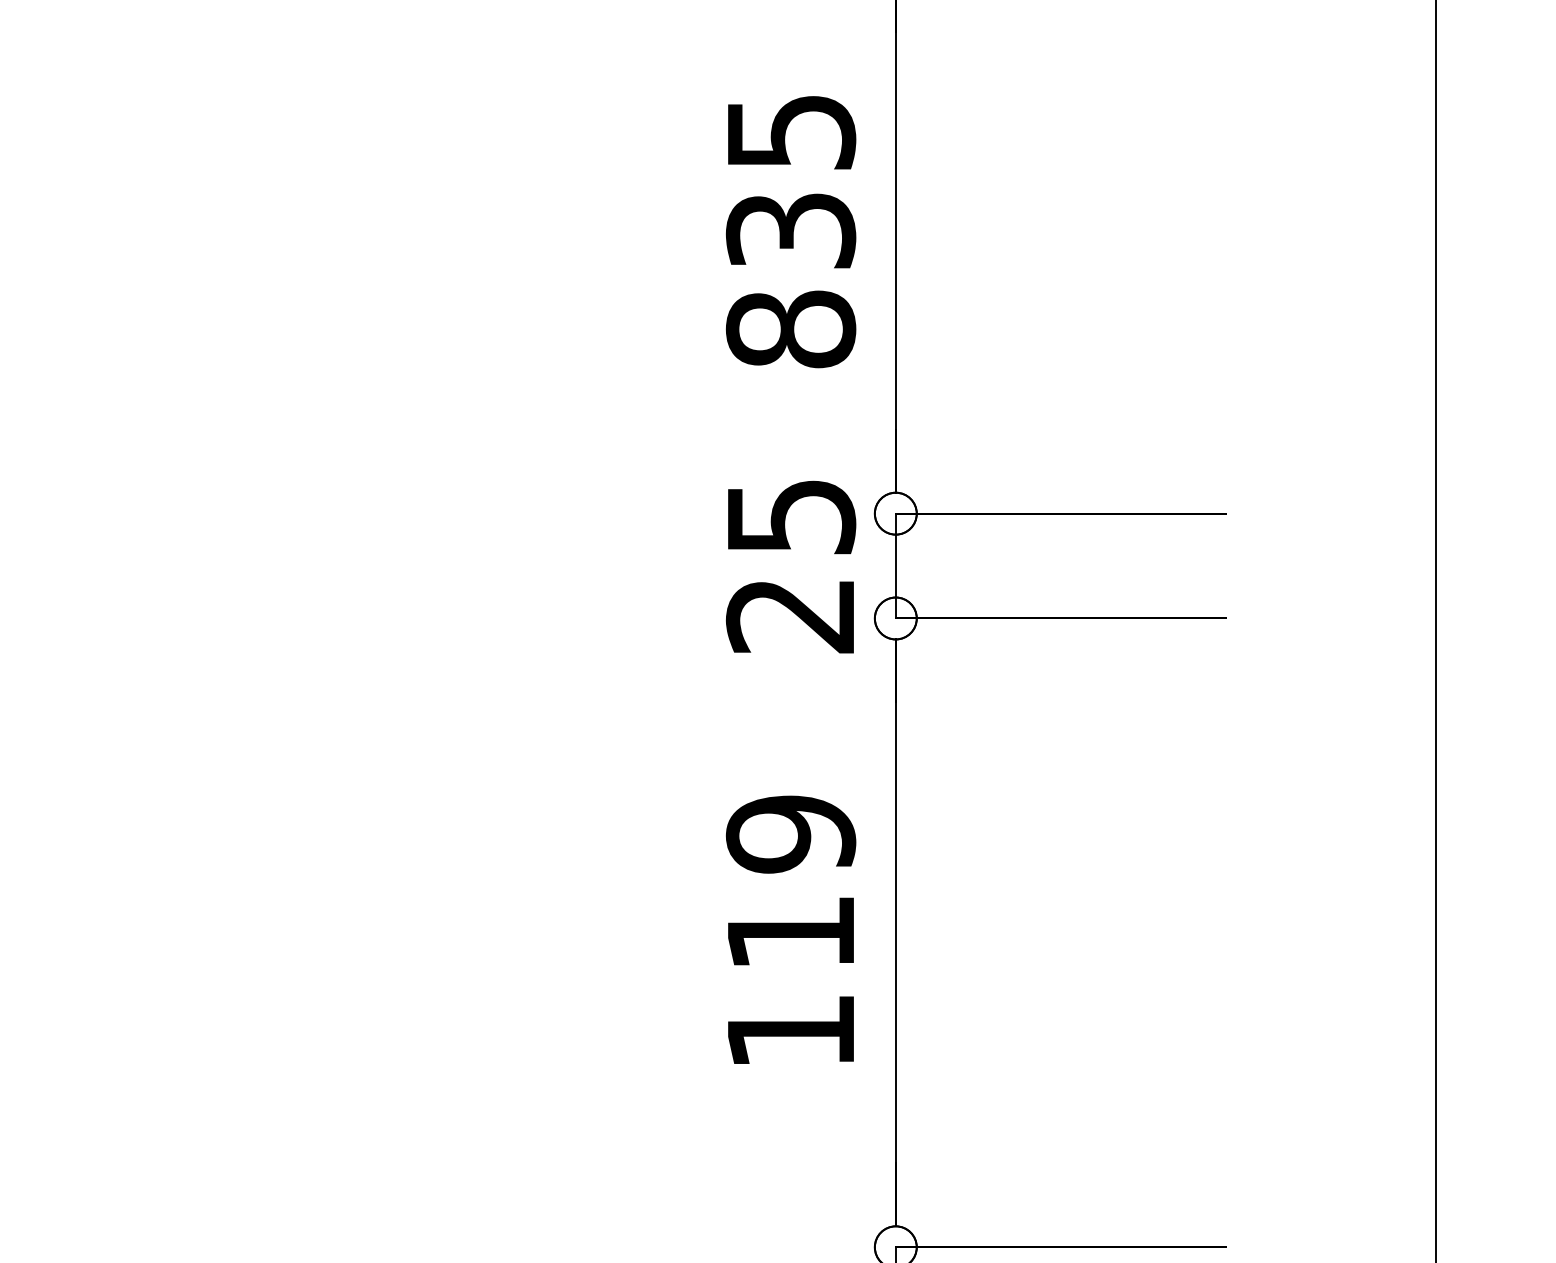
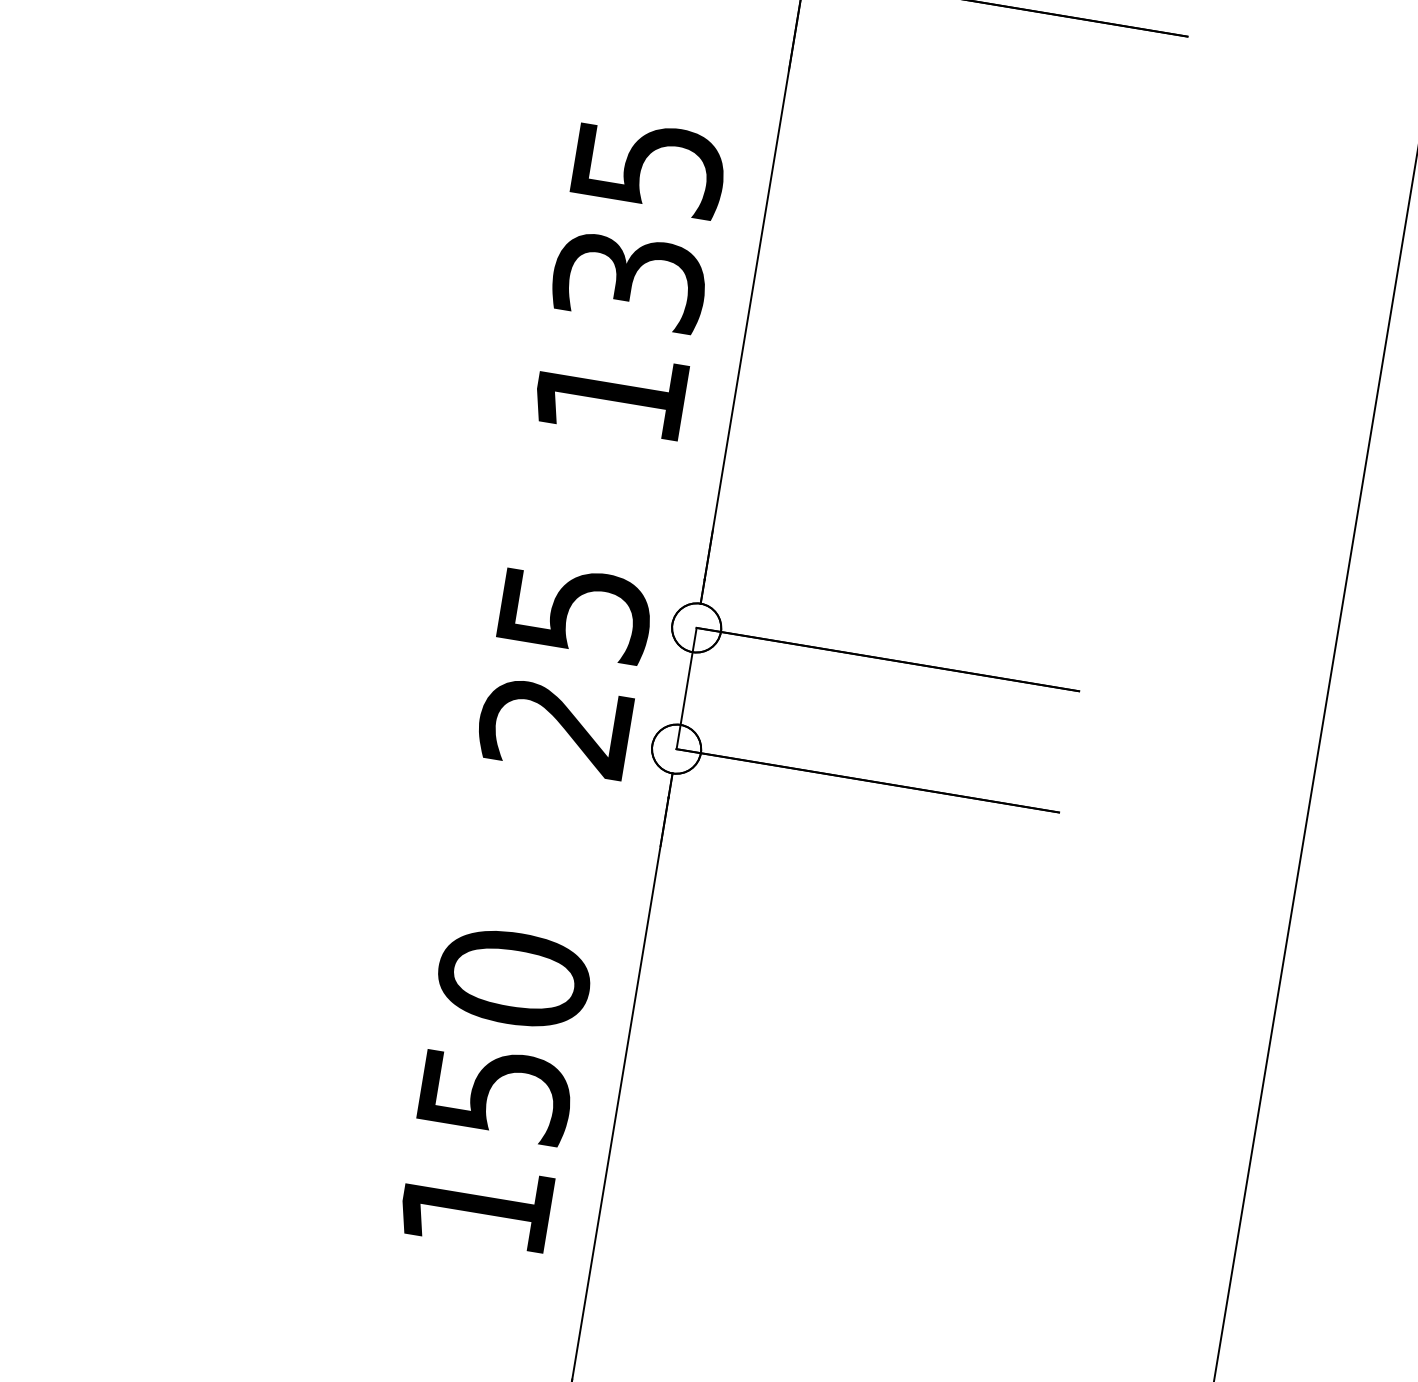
text: (790, 329) -> (610, 394), 835 -> 135
text: (791, 882) -> (505, 1034), 119 -> 150

